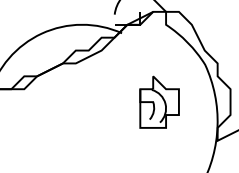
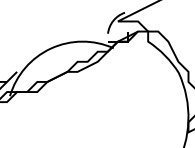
part: (160, 102) -> (143, 102), removed

